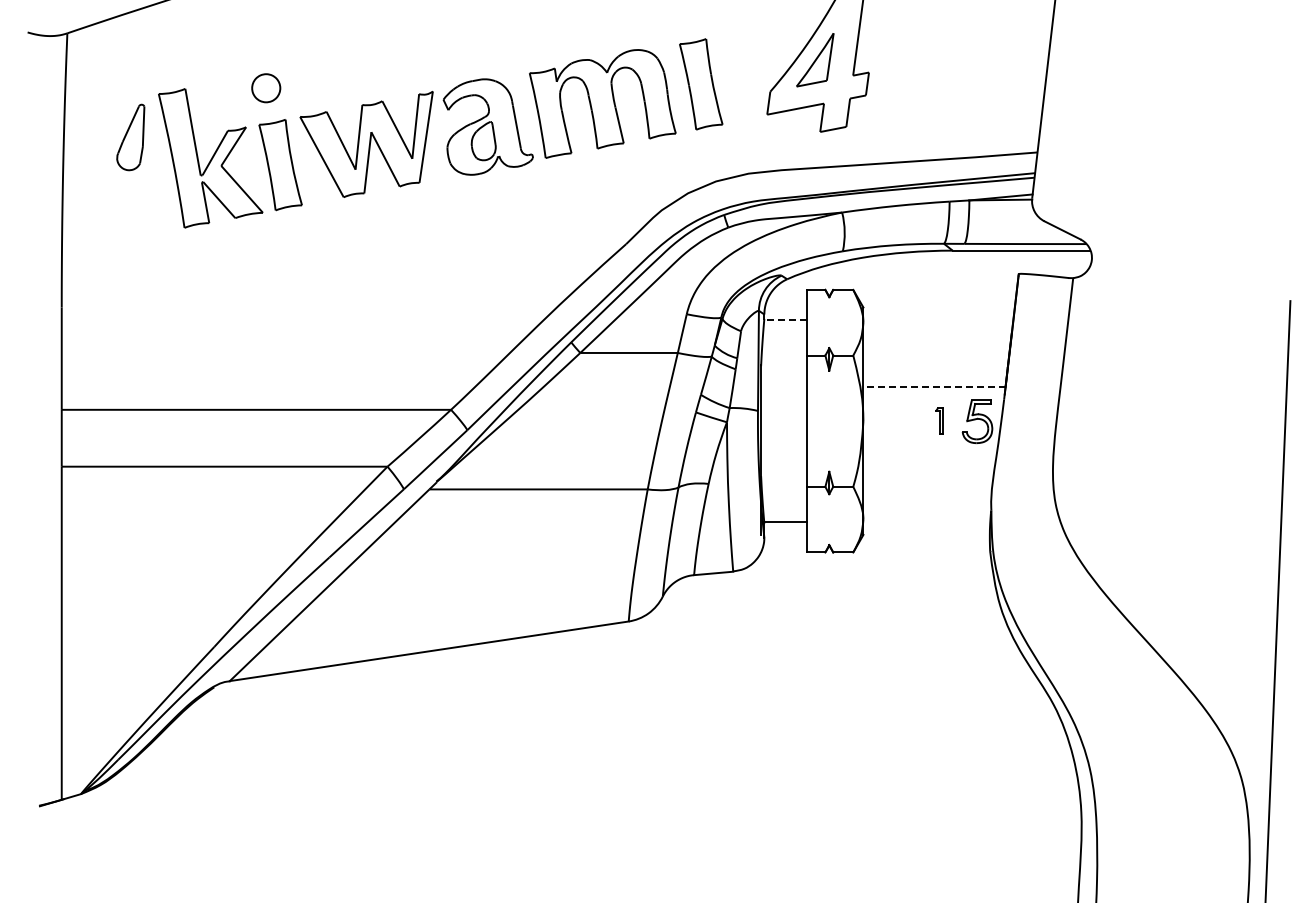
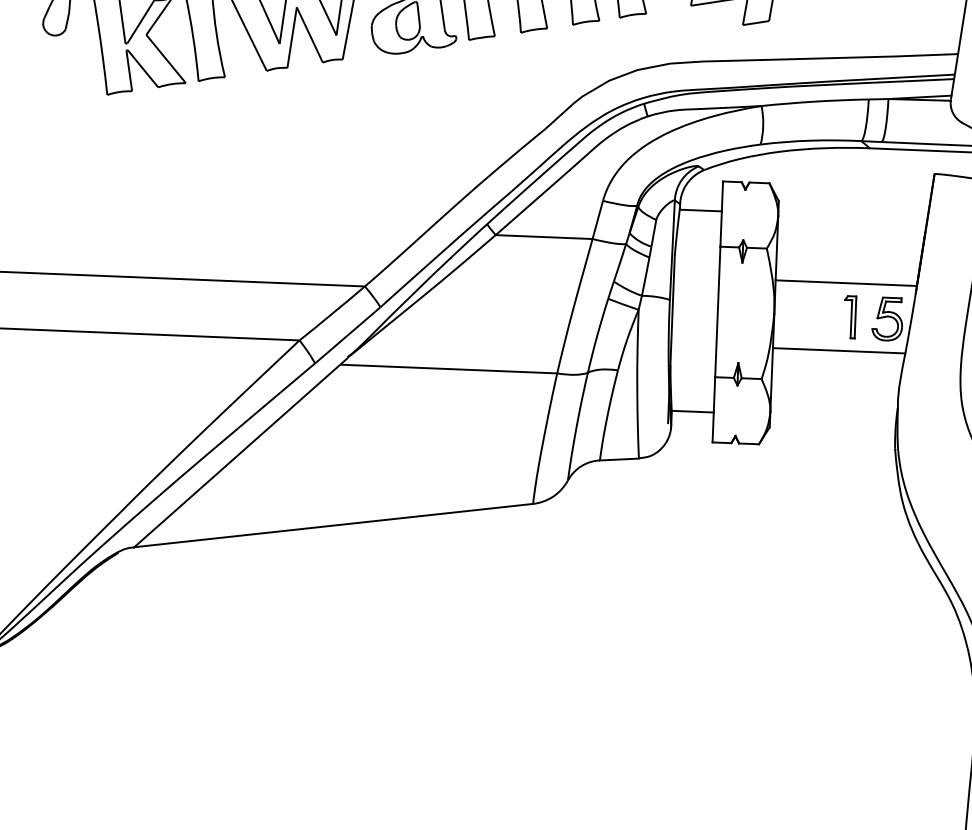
line: (784, 320) -> (699, 211), dashed -> solid
line: (934, 387) -> (846, 283), dashed -> solid
part: (939, 420) -> (849, 316), size x1.67
line: (929, 455) -> (838, 350), added

